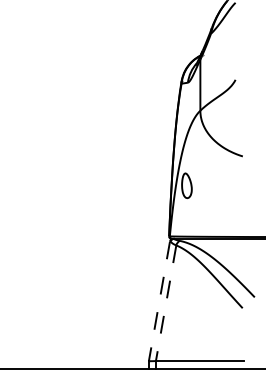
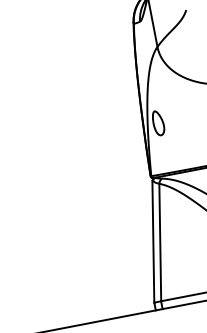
line: (159, 301) -> (153, 242), dashed -> solid
line: (166, 303) -> (160, 242), dashed -> solid

